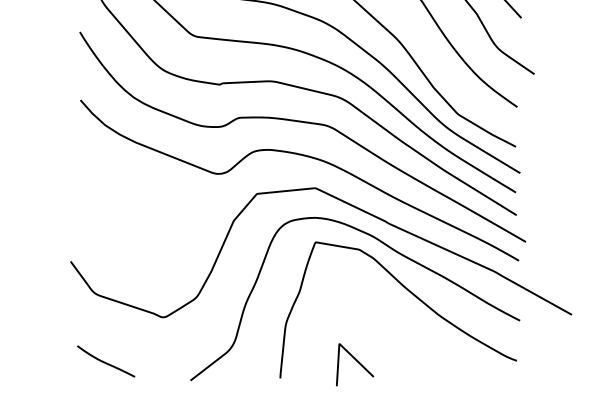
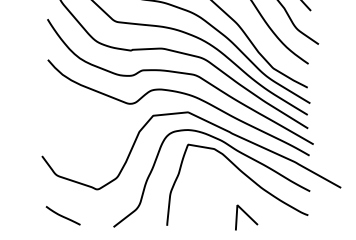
line: (356, 362) -> (247, 216), moved

